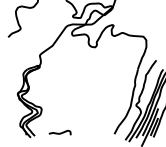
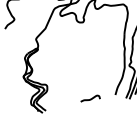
curve: (59, 132) -> (89, 98), moved

